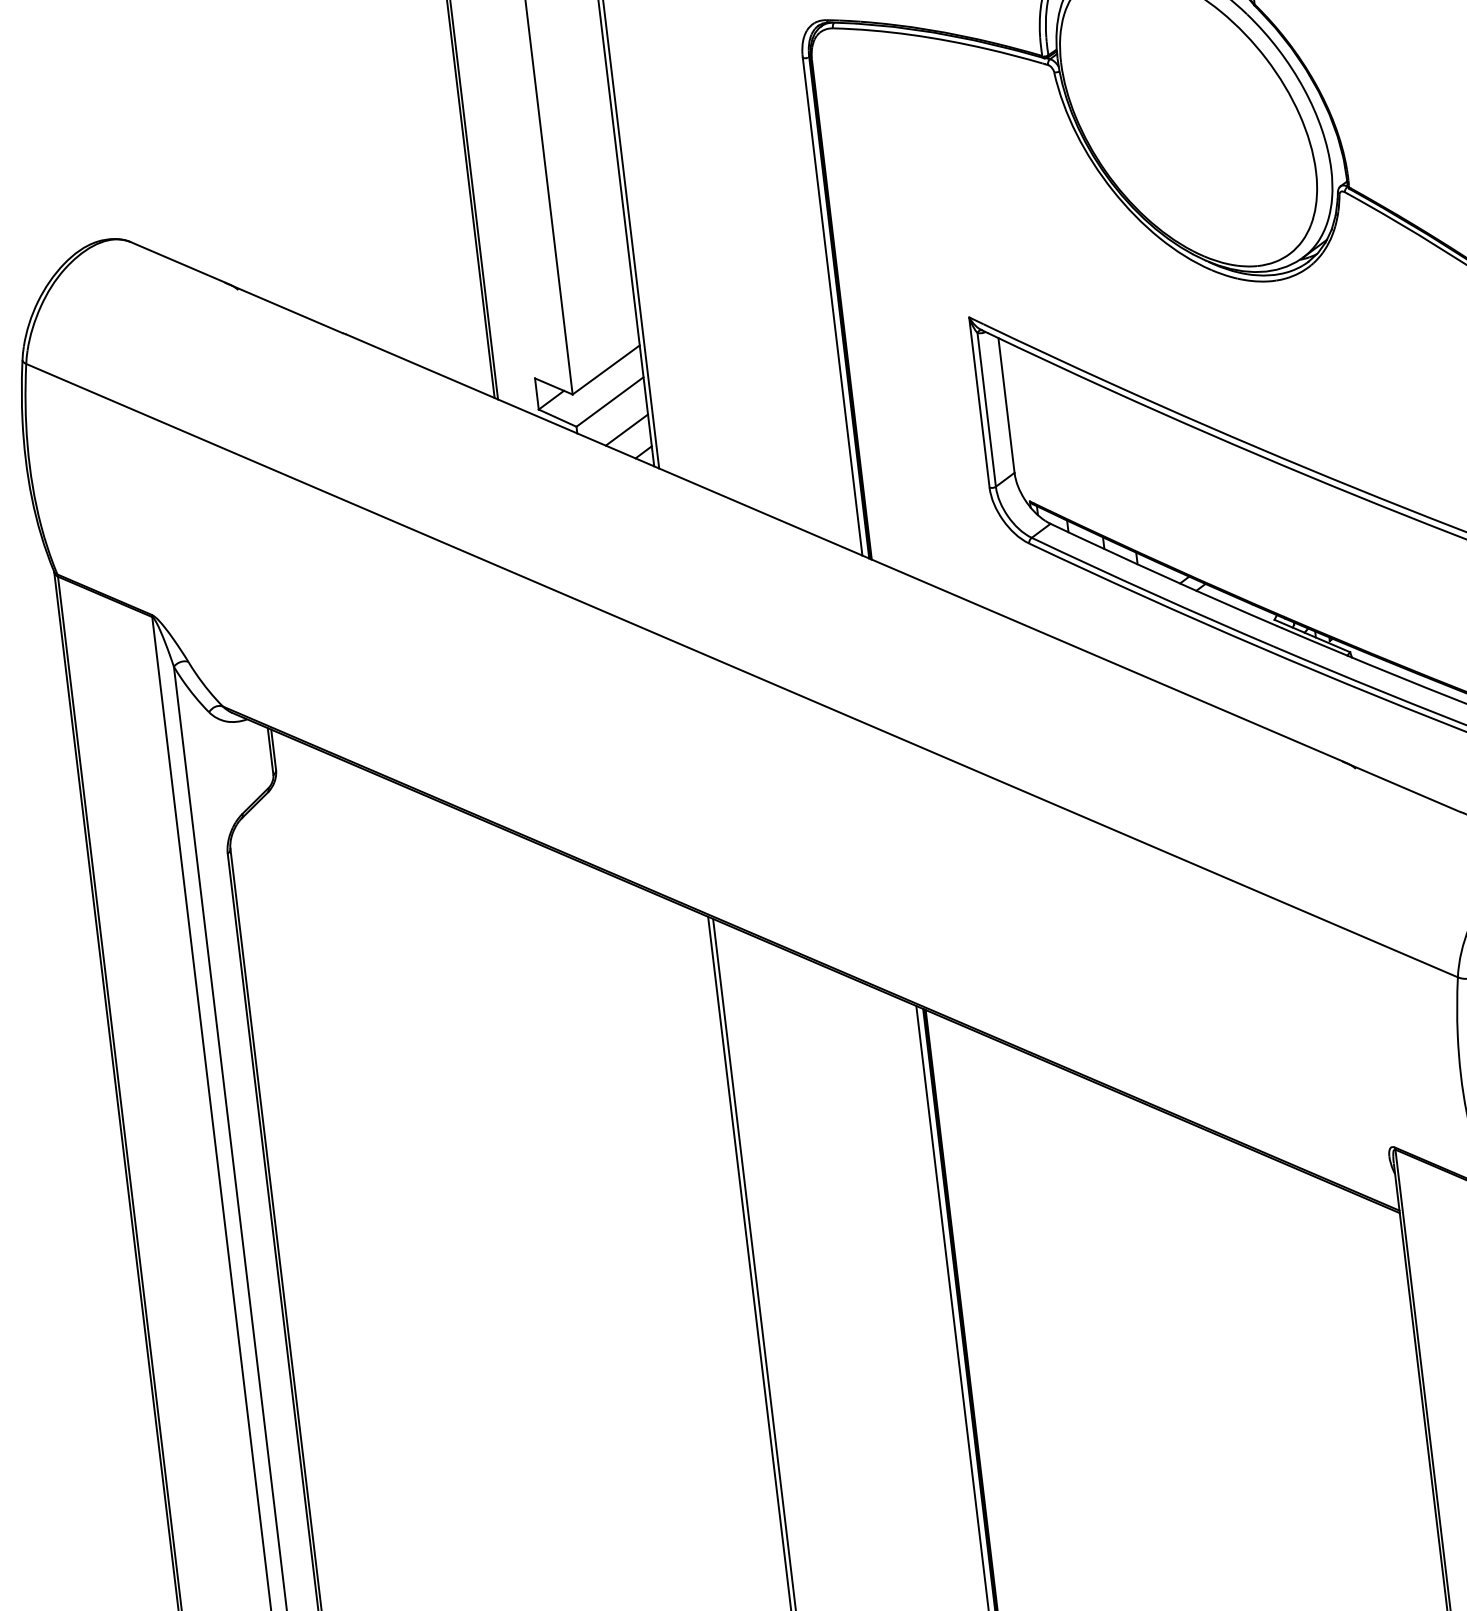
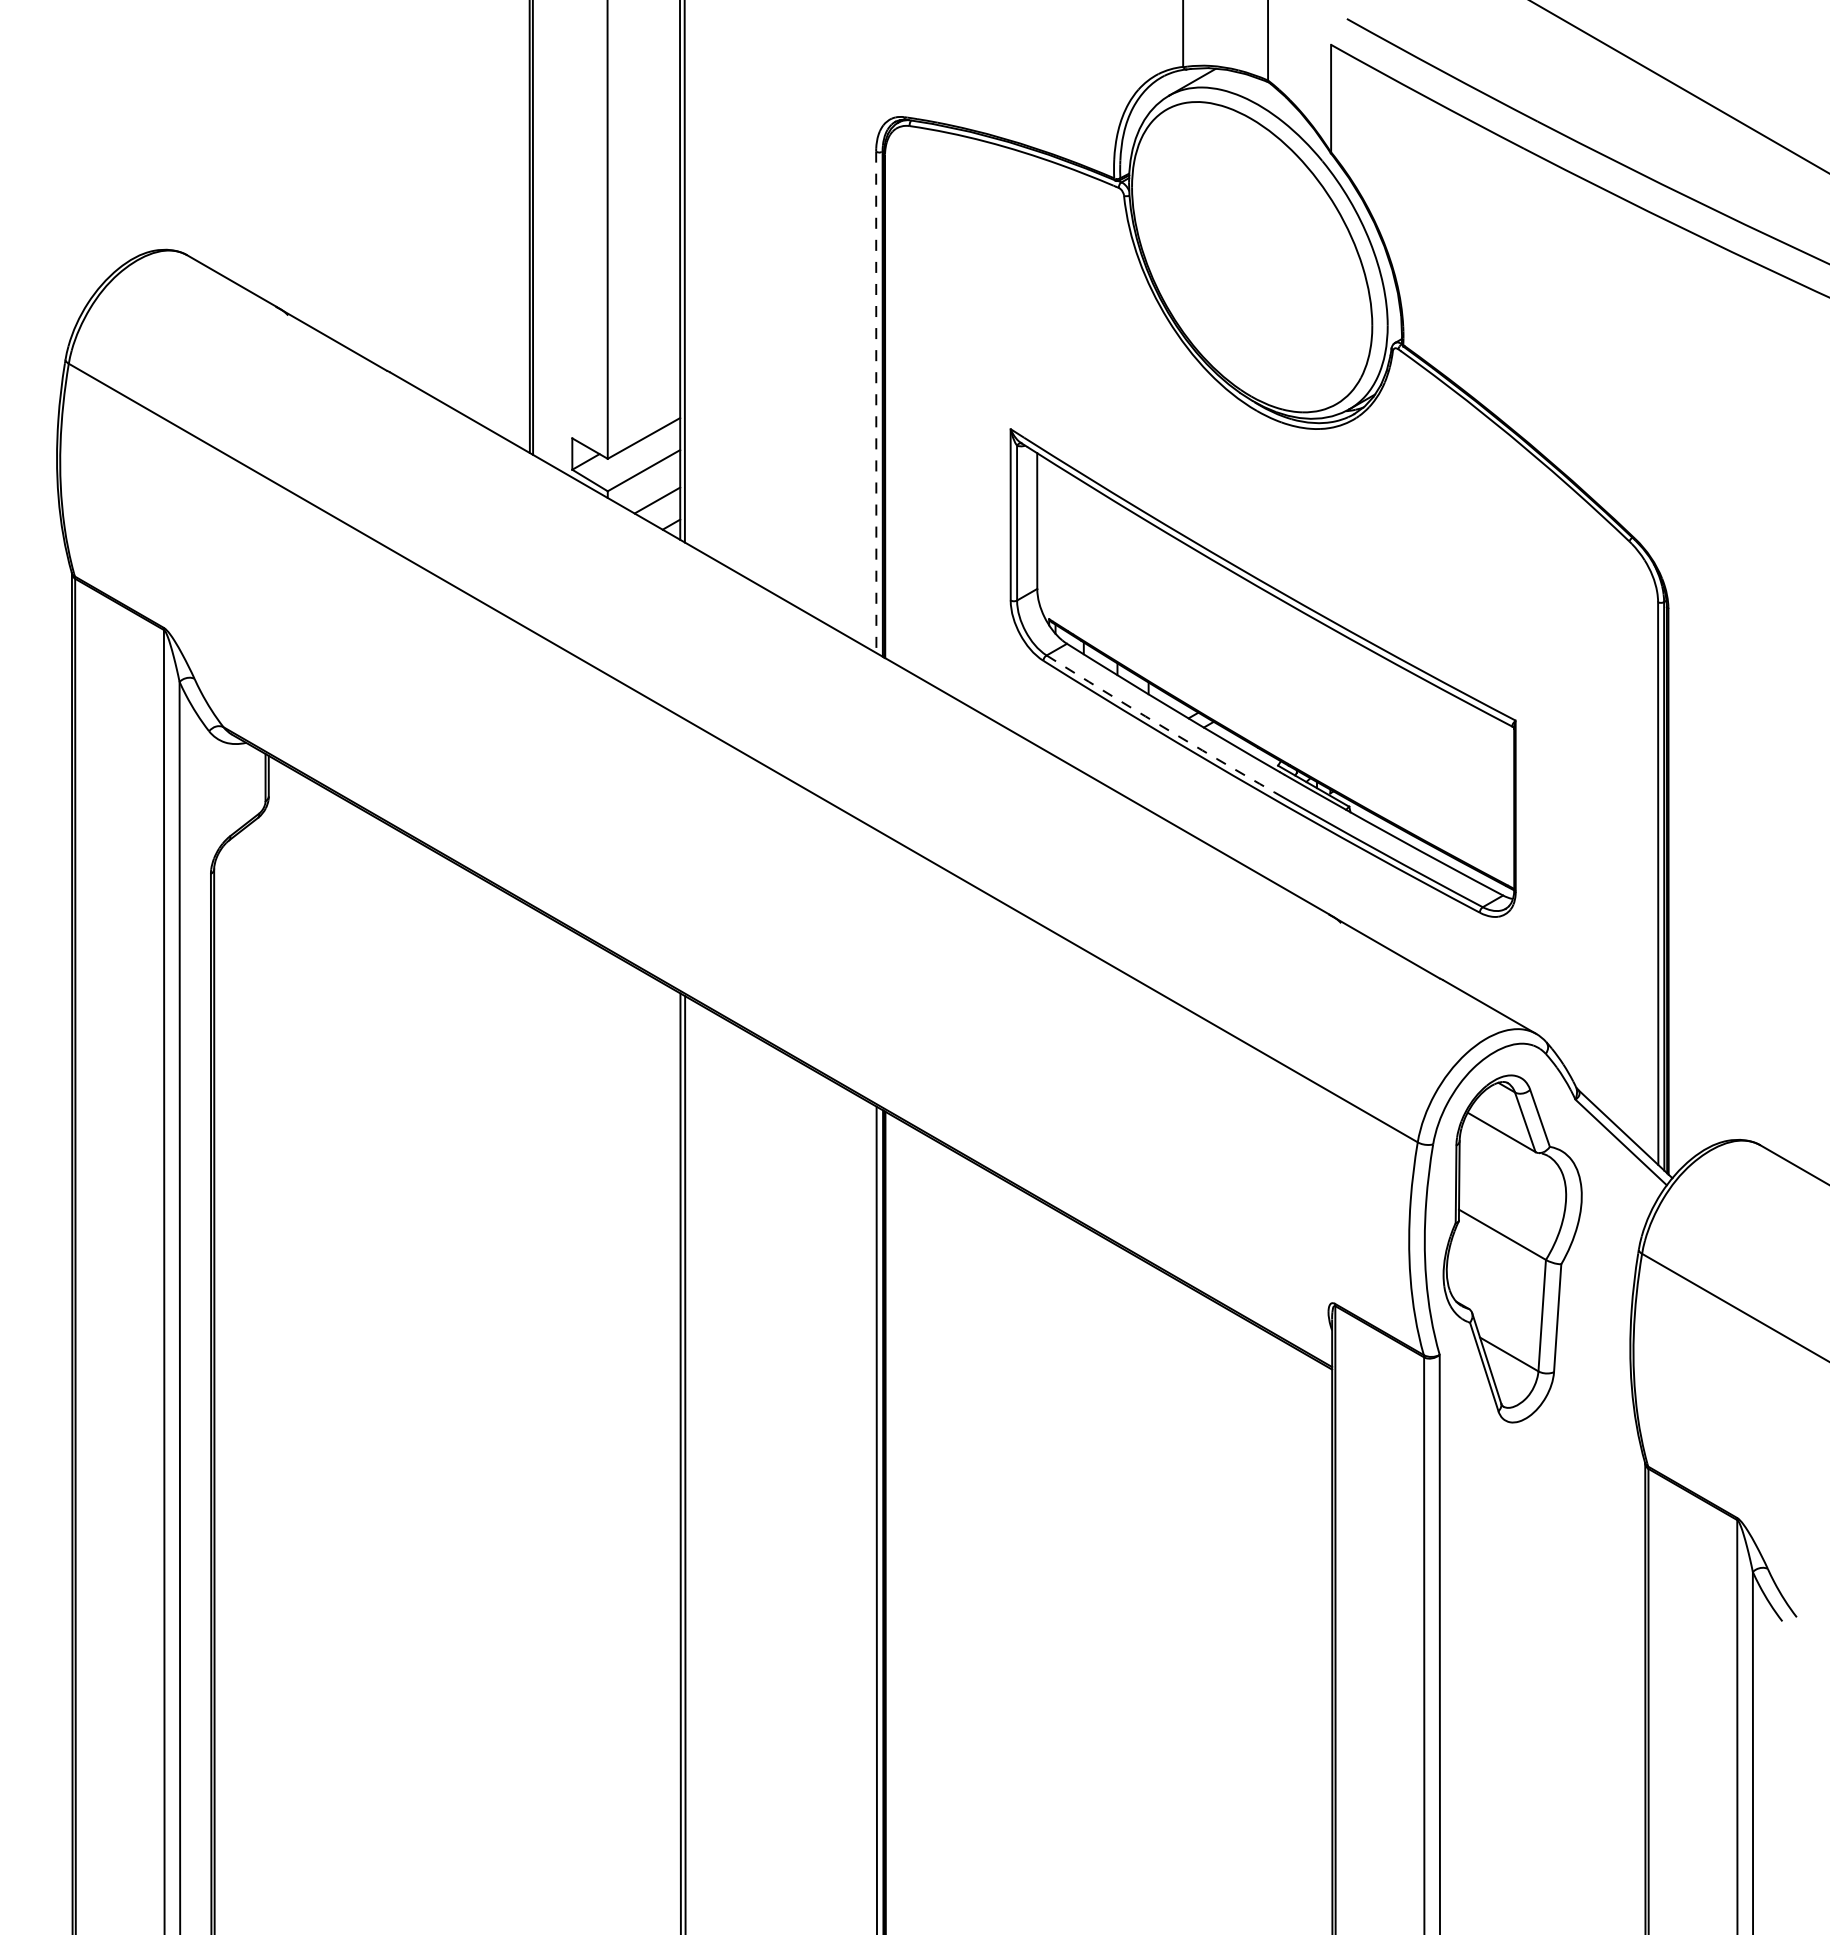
line: (832, 306) -> (876, 402), solid -> dashed
arc: (1151, 593) -> (1159, 724), solid -> dashed

